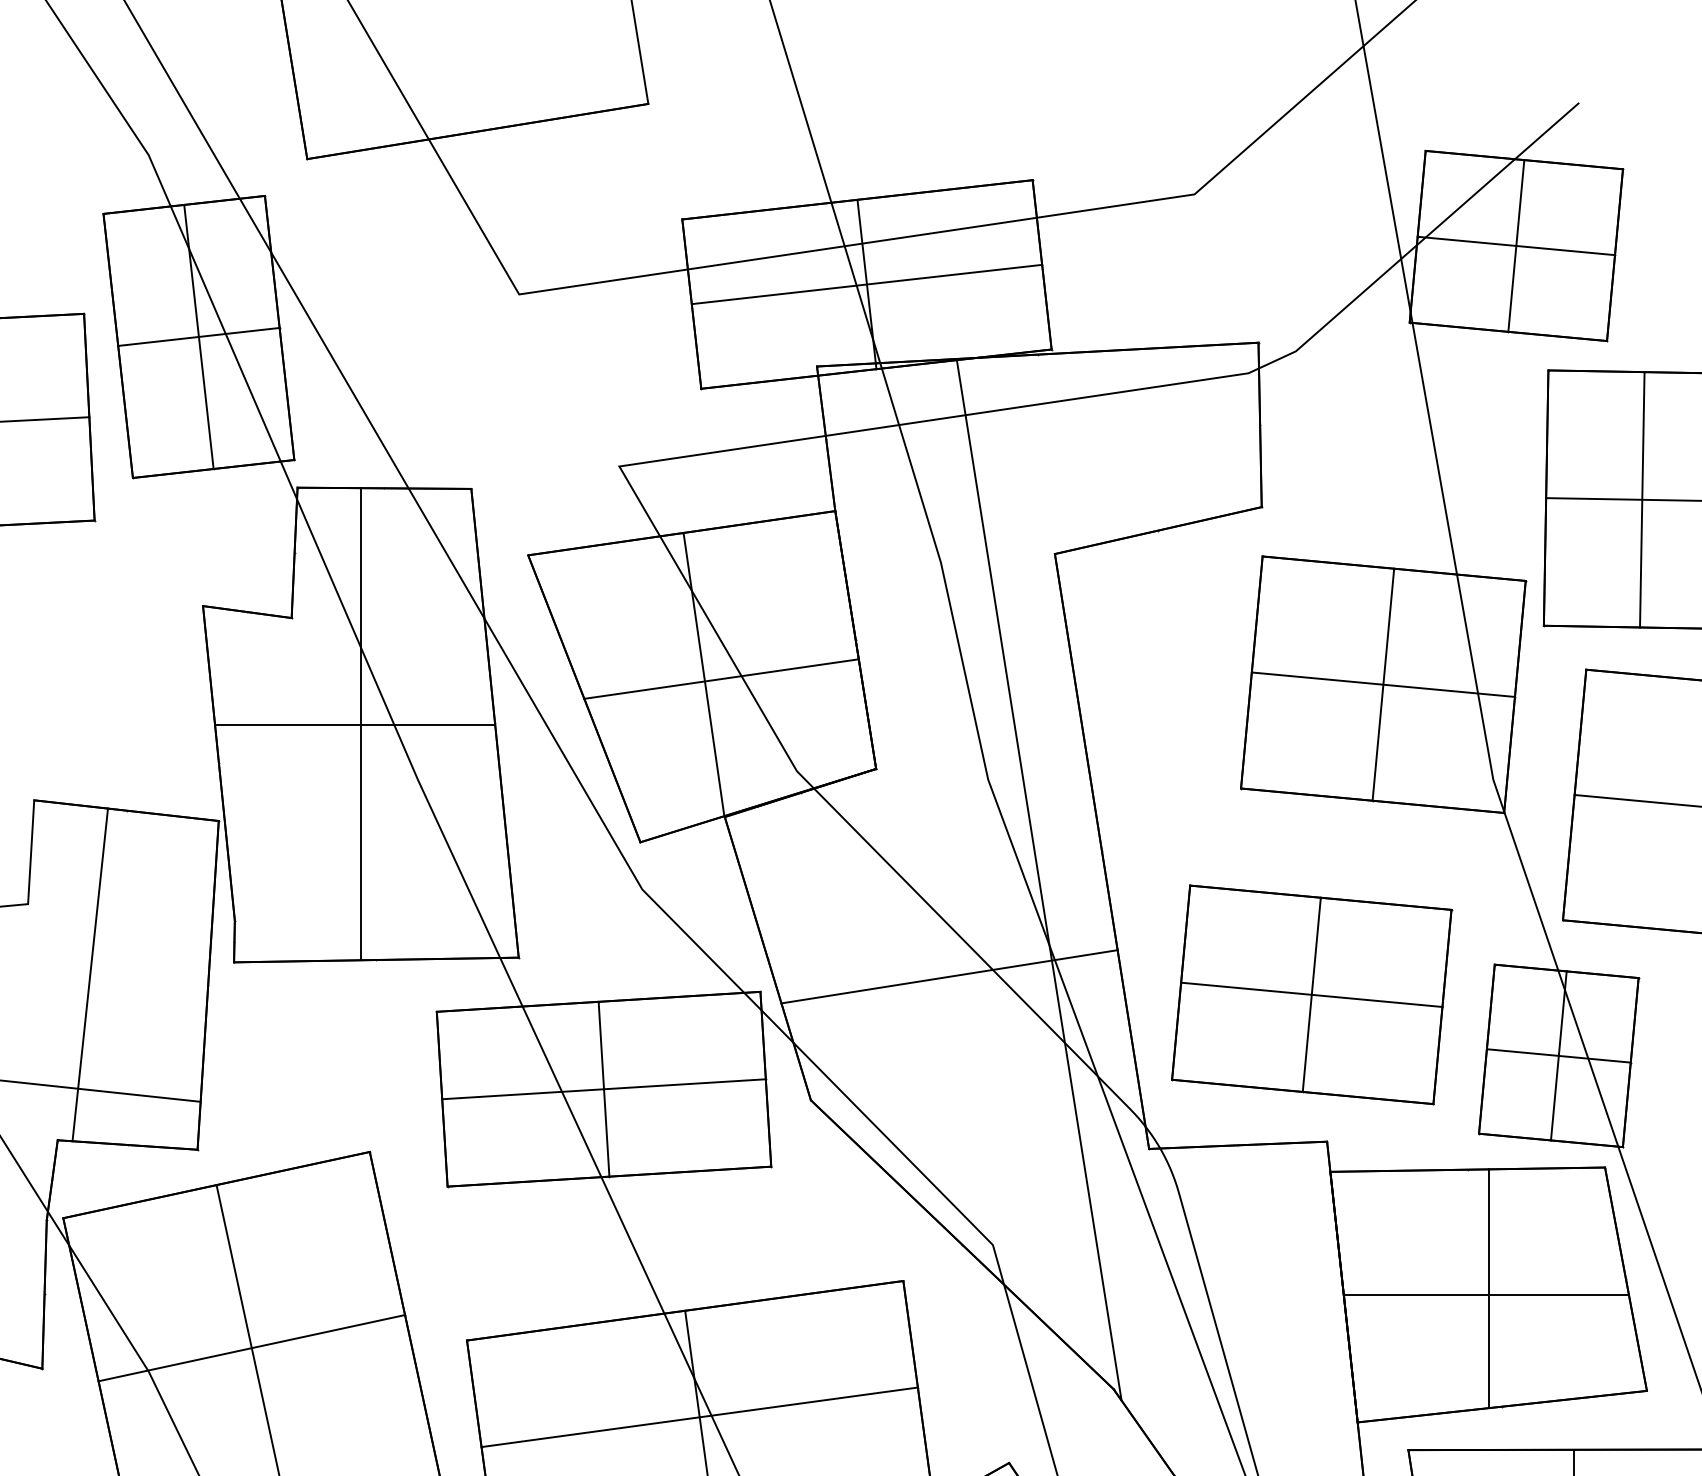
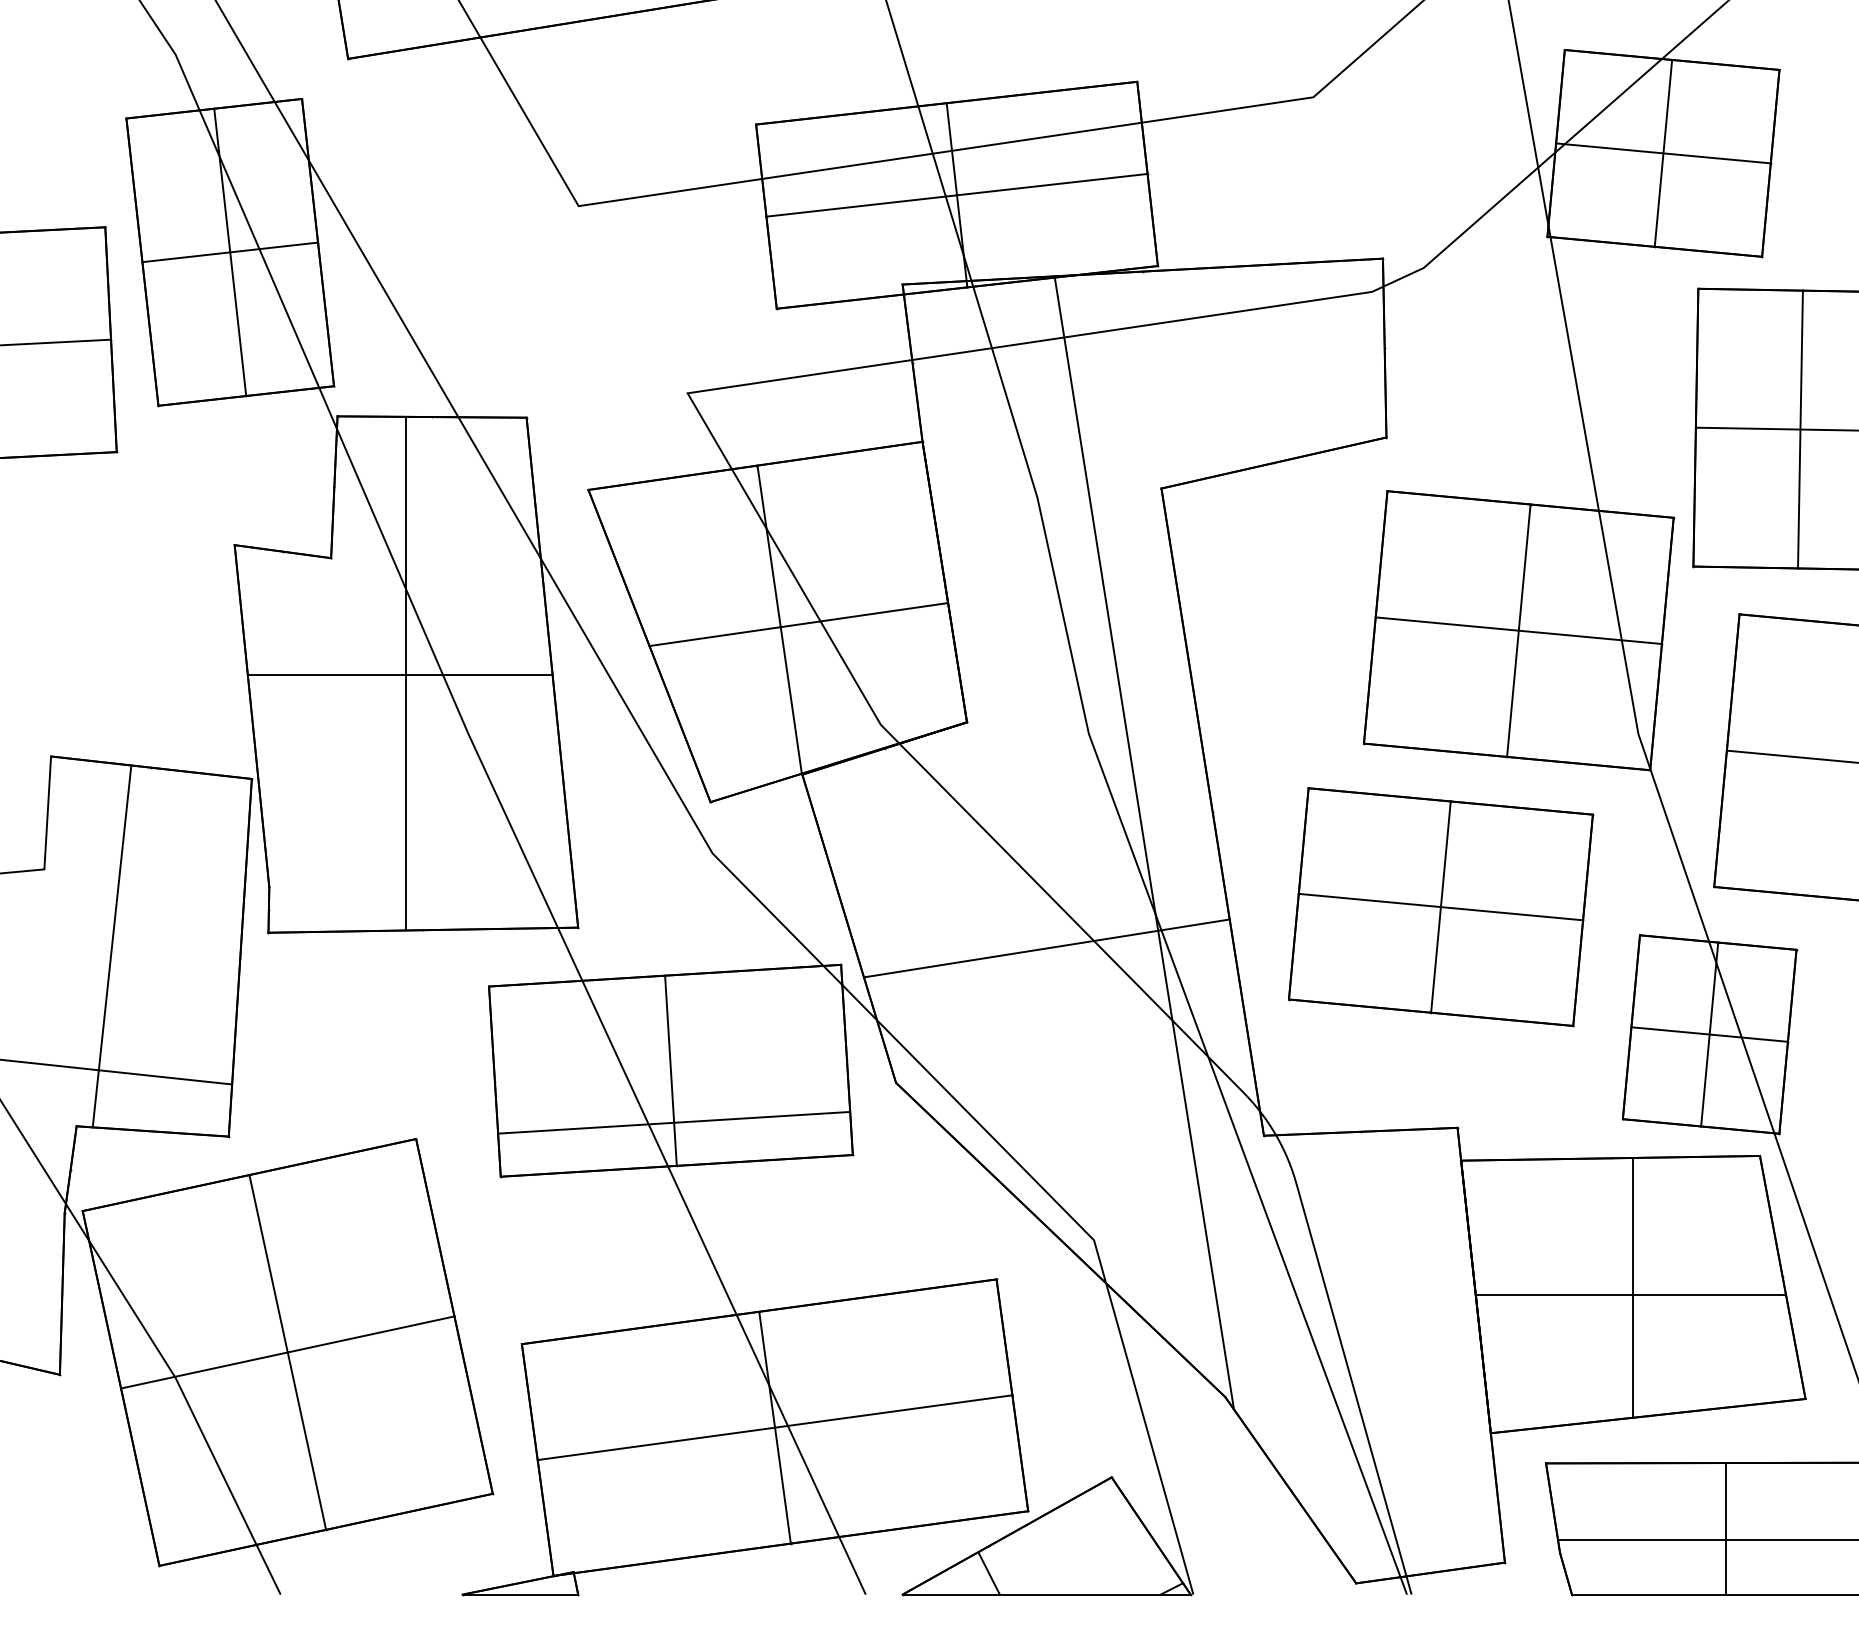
part: (1312, 995) -> (1441, 907), moved
line: (603, 1088) -> (673, 1122), moved

